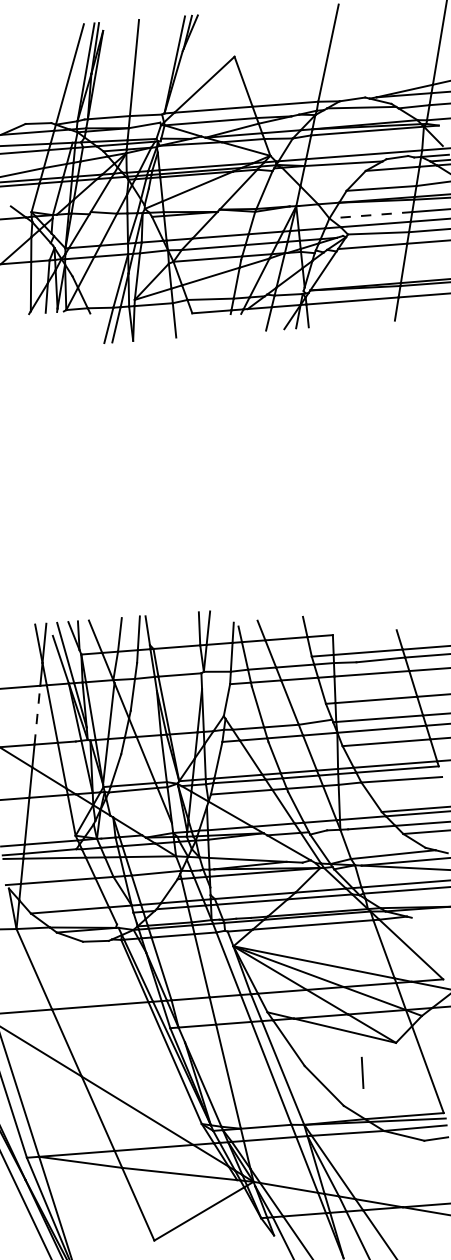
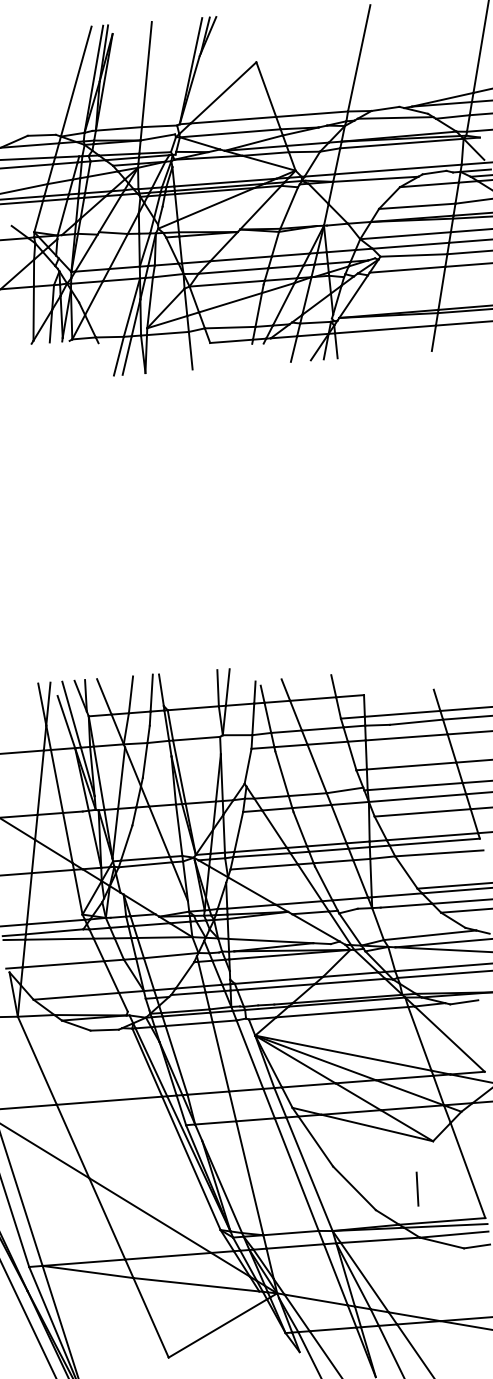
line: (370, 215) -> (405, 235), dashed -> solid
line: (37, 714) -> (40, 782), dashed -> solid
line: (424, 916) -> (464, 1002), added
line: (362, 1072) -> (417, 1188), moved

